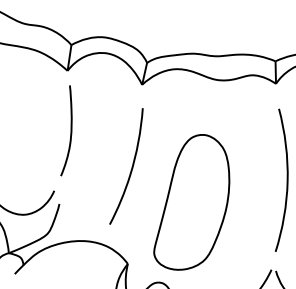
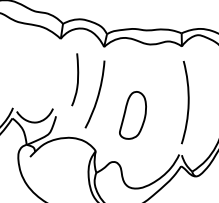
curve: (70, 130) -> (77, 79), moved
part: (190, 202) -> (132, 115), size x0.6

